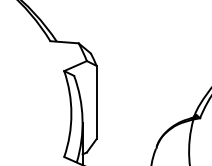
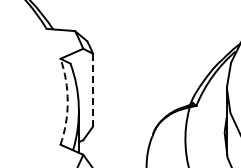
line: (96, 102) -> (92, 90), solid -> dashed
arc: (71, 113) -> (67, 101), solid -> dashed

